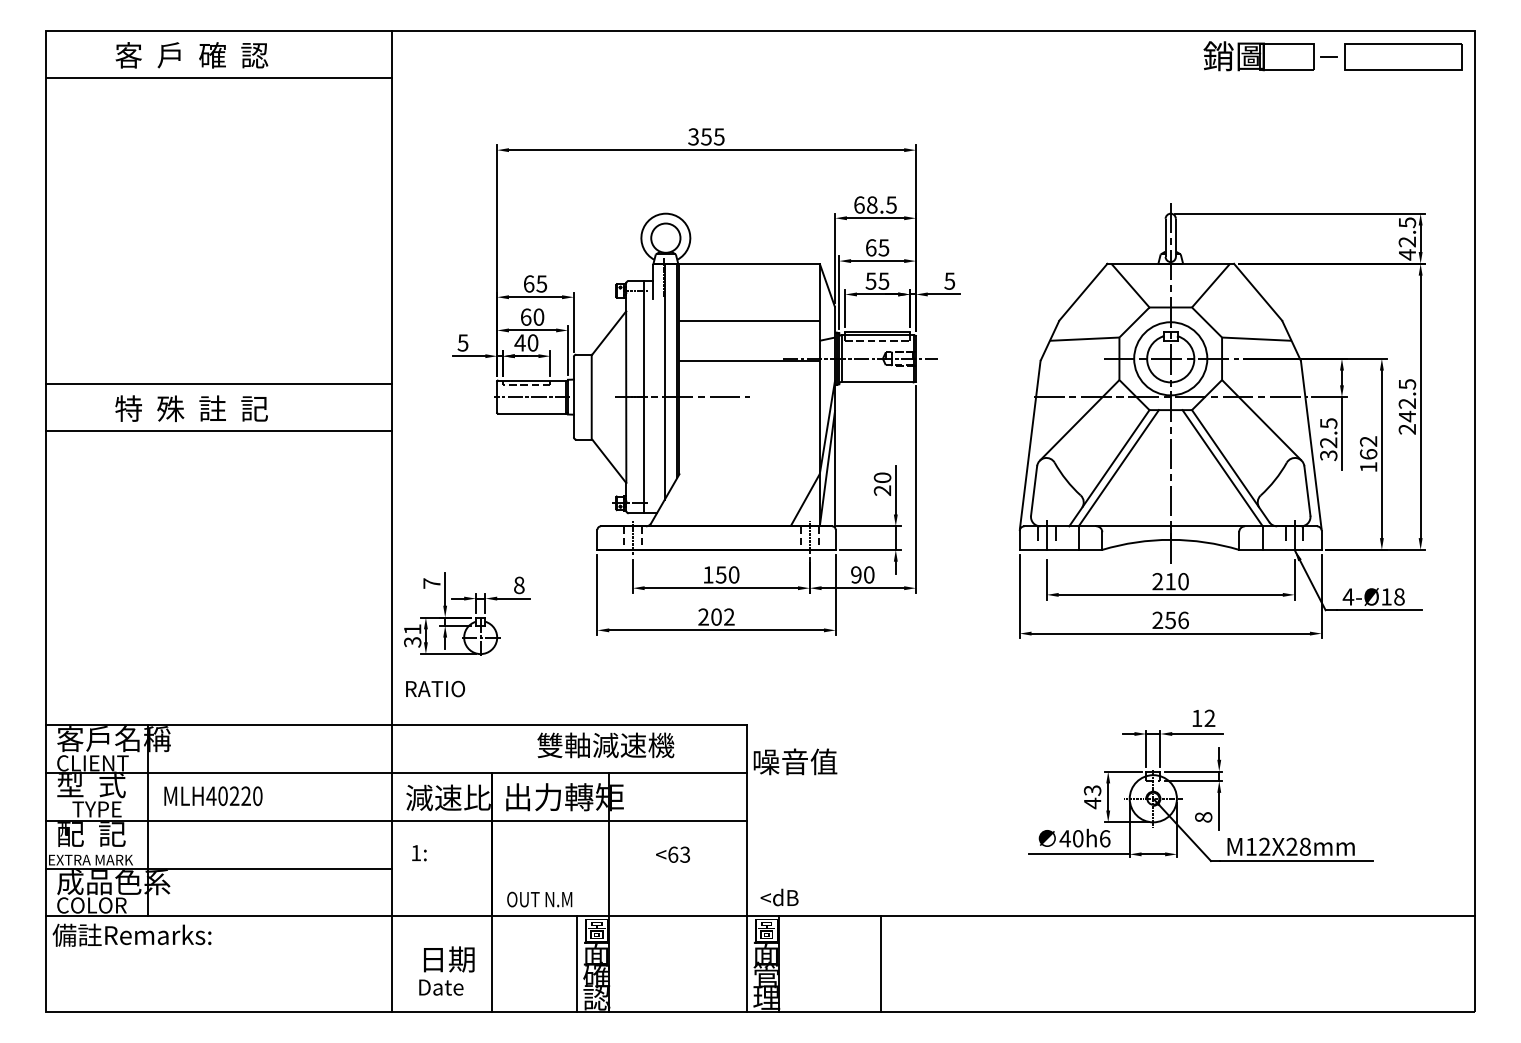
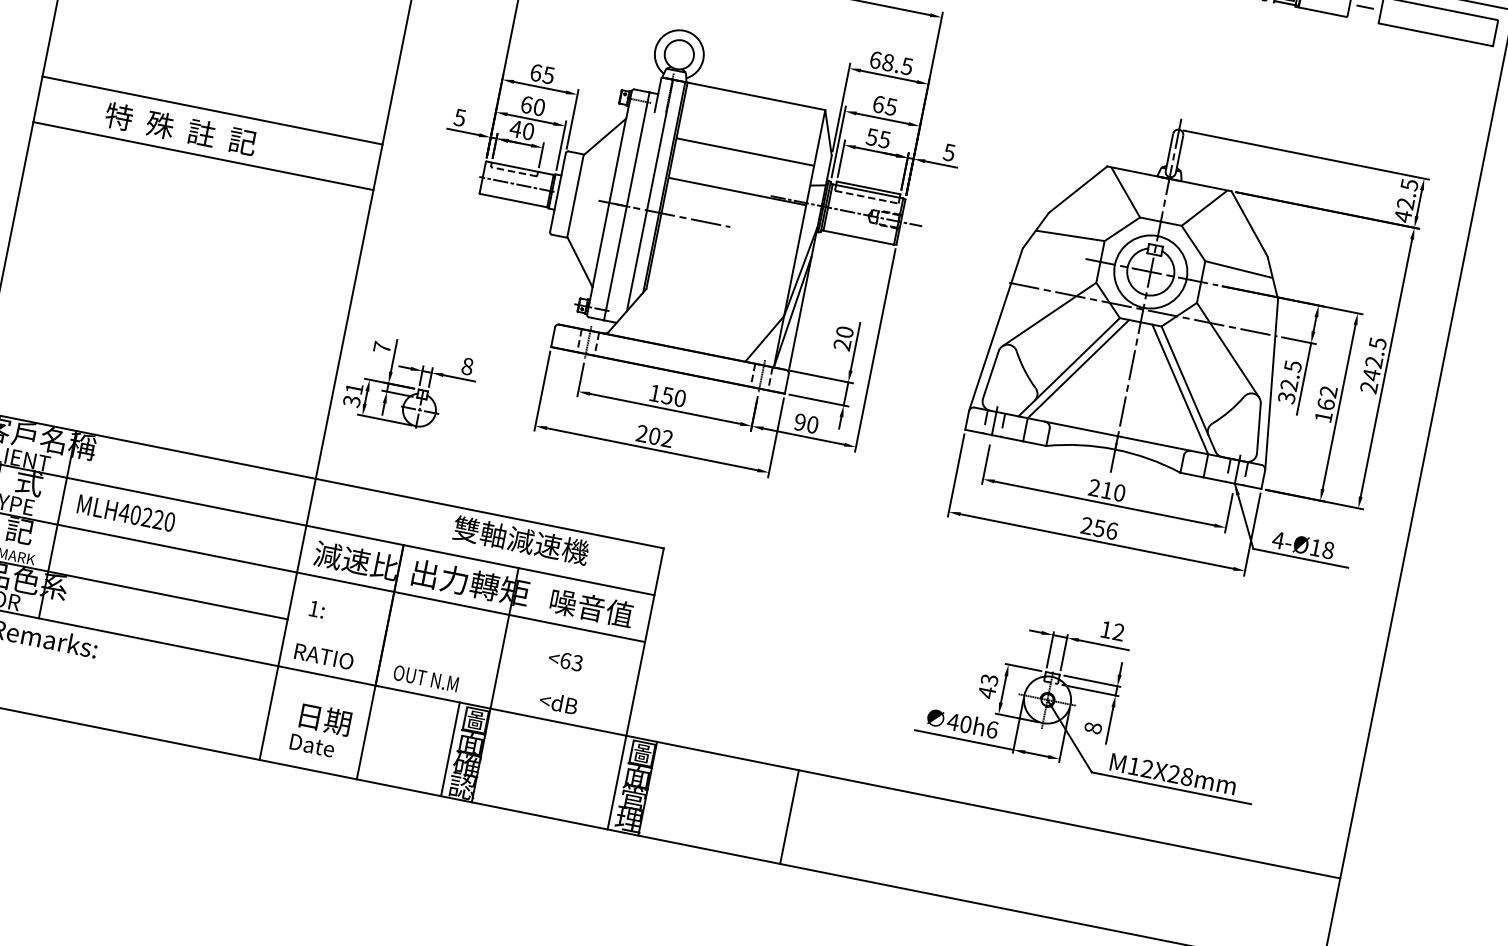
text: (435, 688) -> (324, 656), moved
text: (795, 761) -> (591, 607), moved
text: (779, 897) -> (558, 703), moved
line: (881, 963) -> (789, 816), moved

